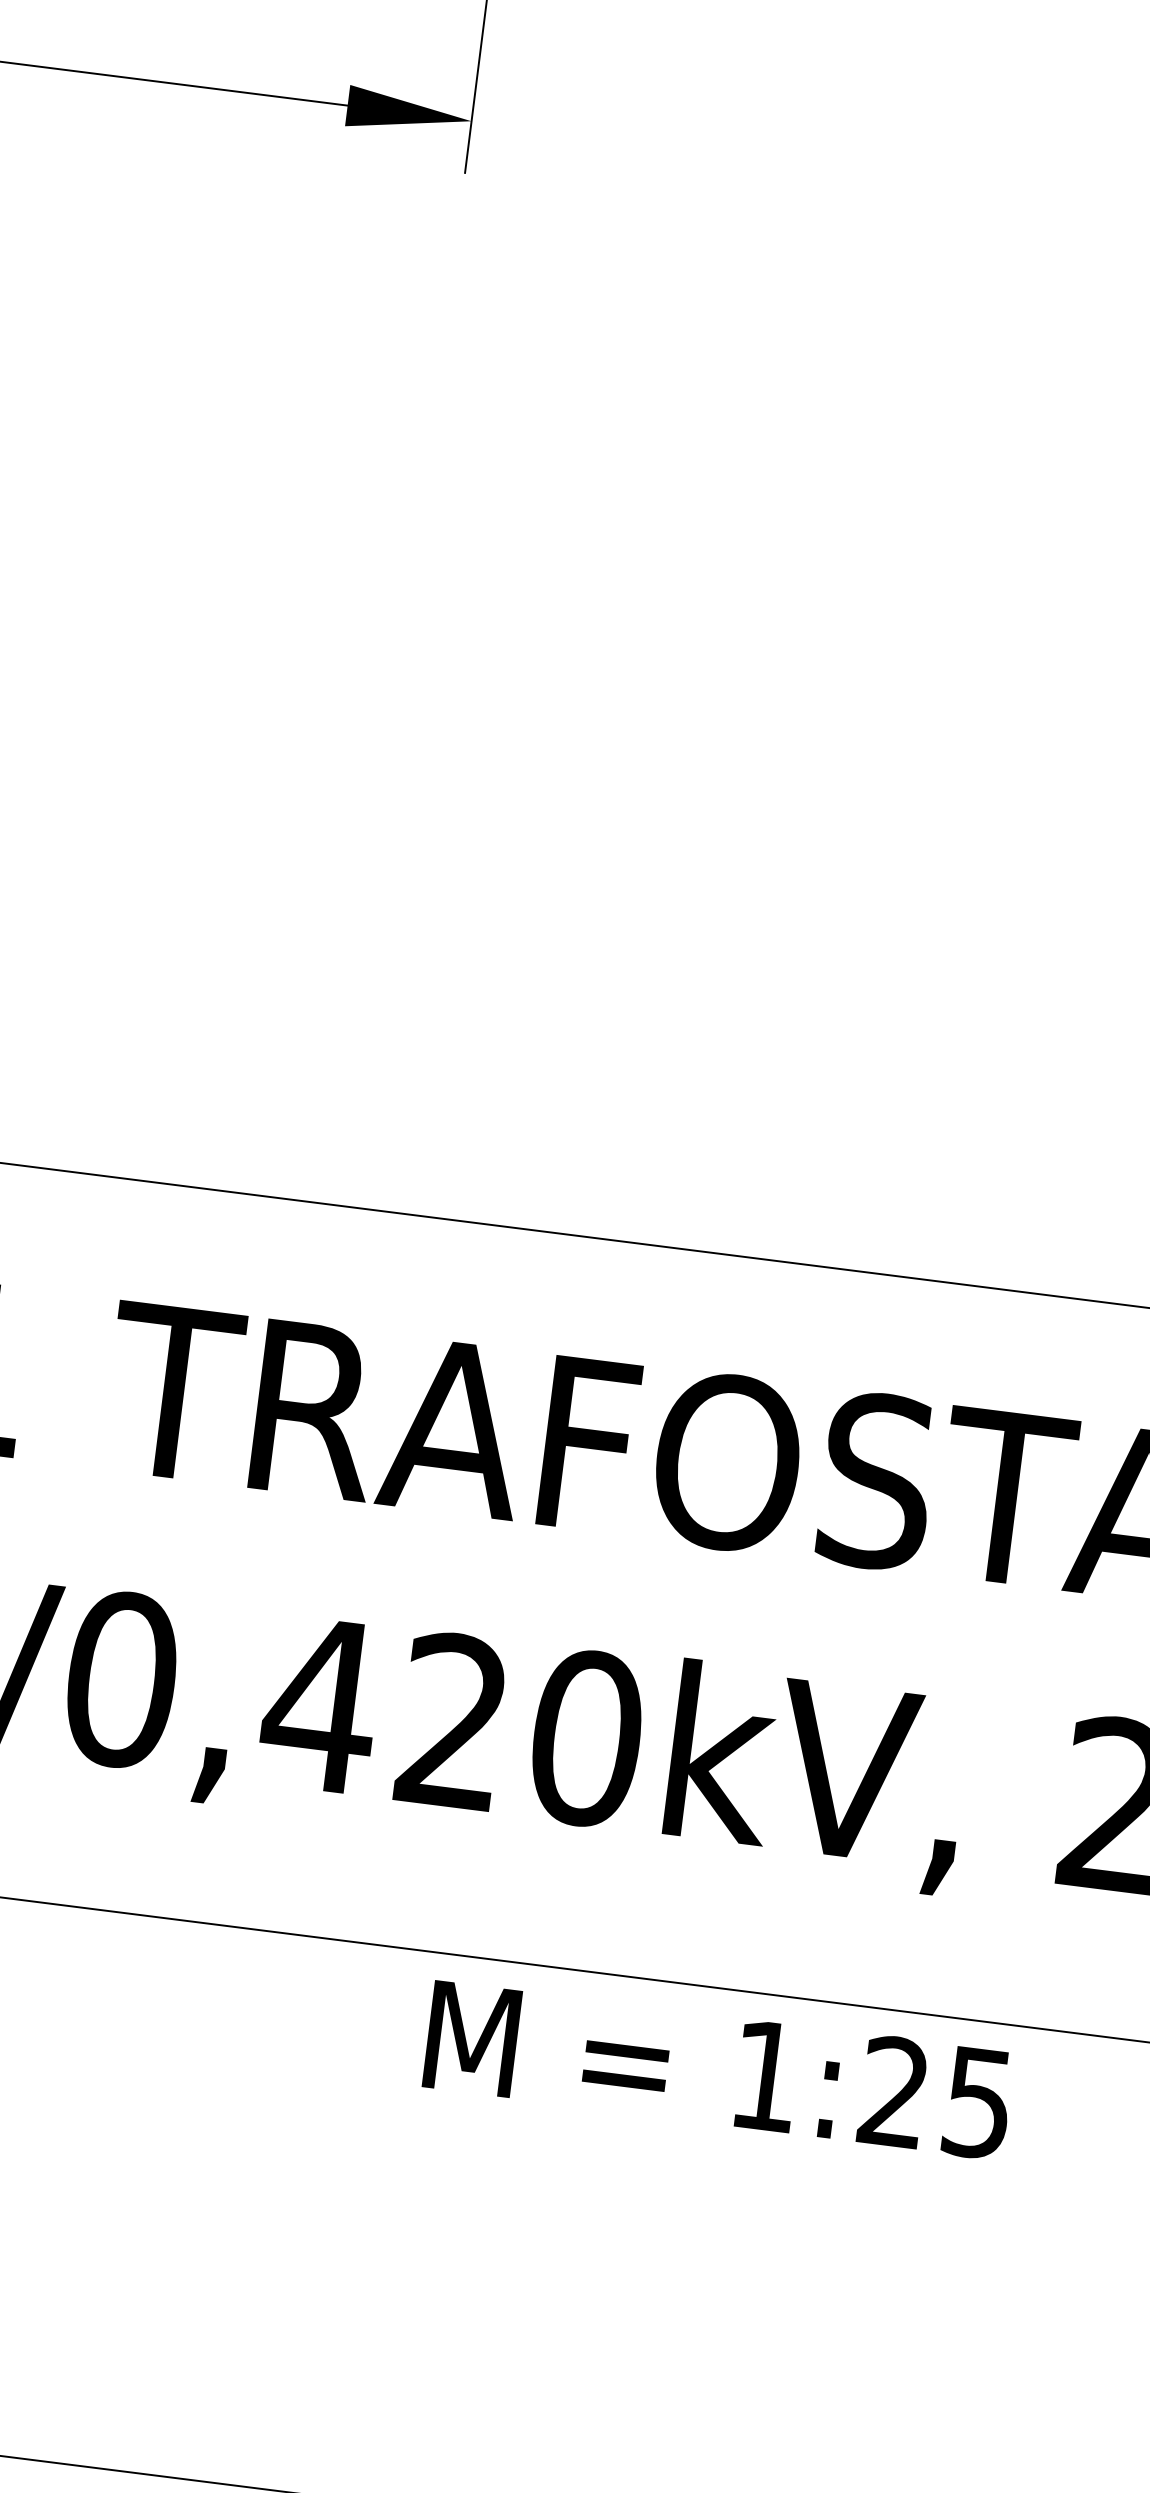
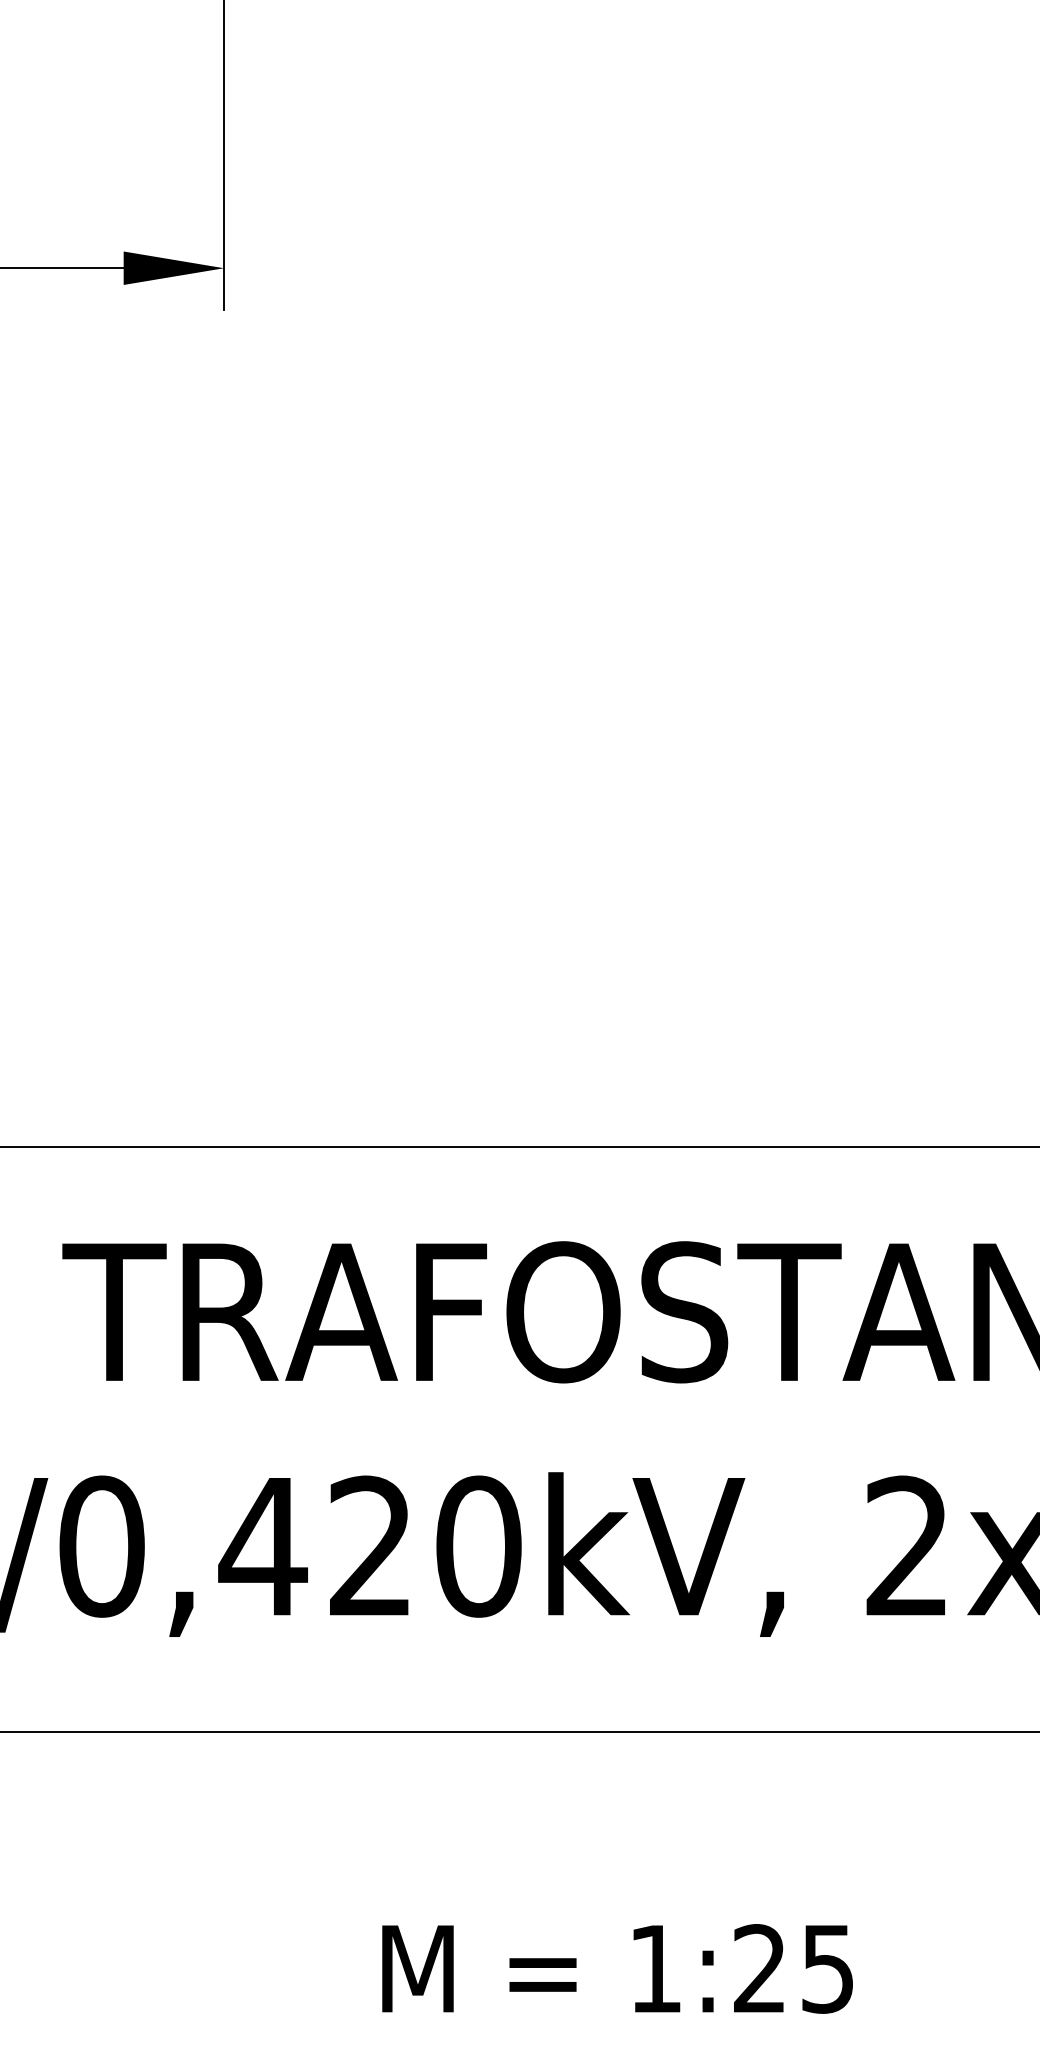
text: (718, 2069) -> (617, 1968), moved

